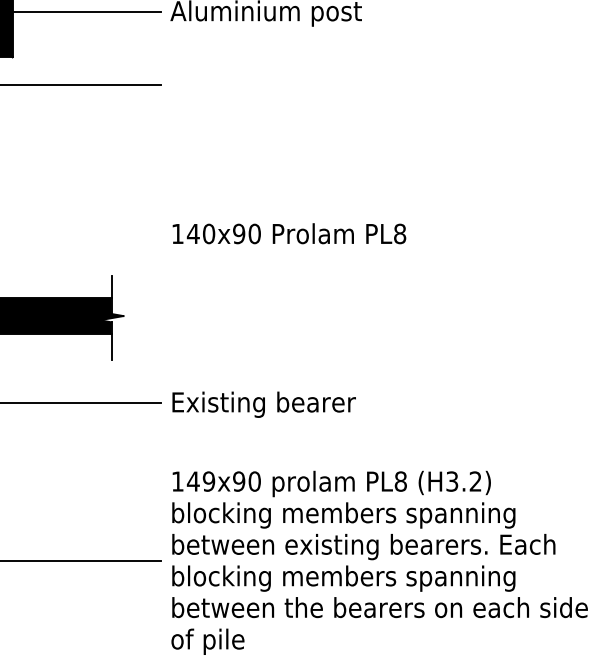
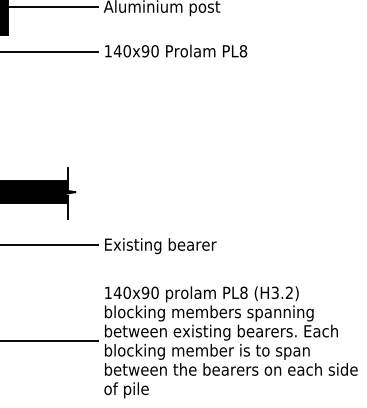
text: (289, 232) -> (176, 50), moved
text: (207, 480) -> (126, 292), 149x90 -> 140x90
text: (449, 577) -> (273, 351), blocking members spanning -> blocking member is to span

